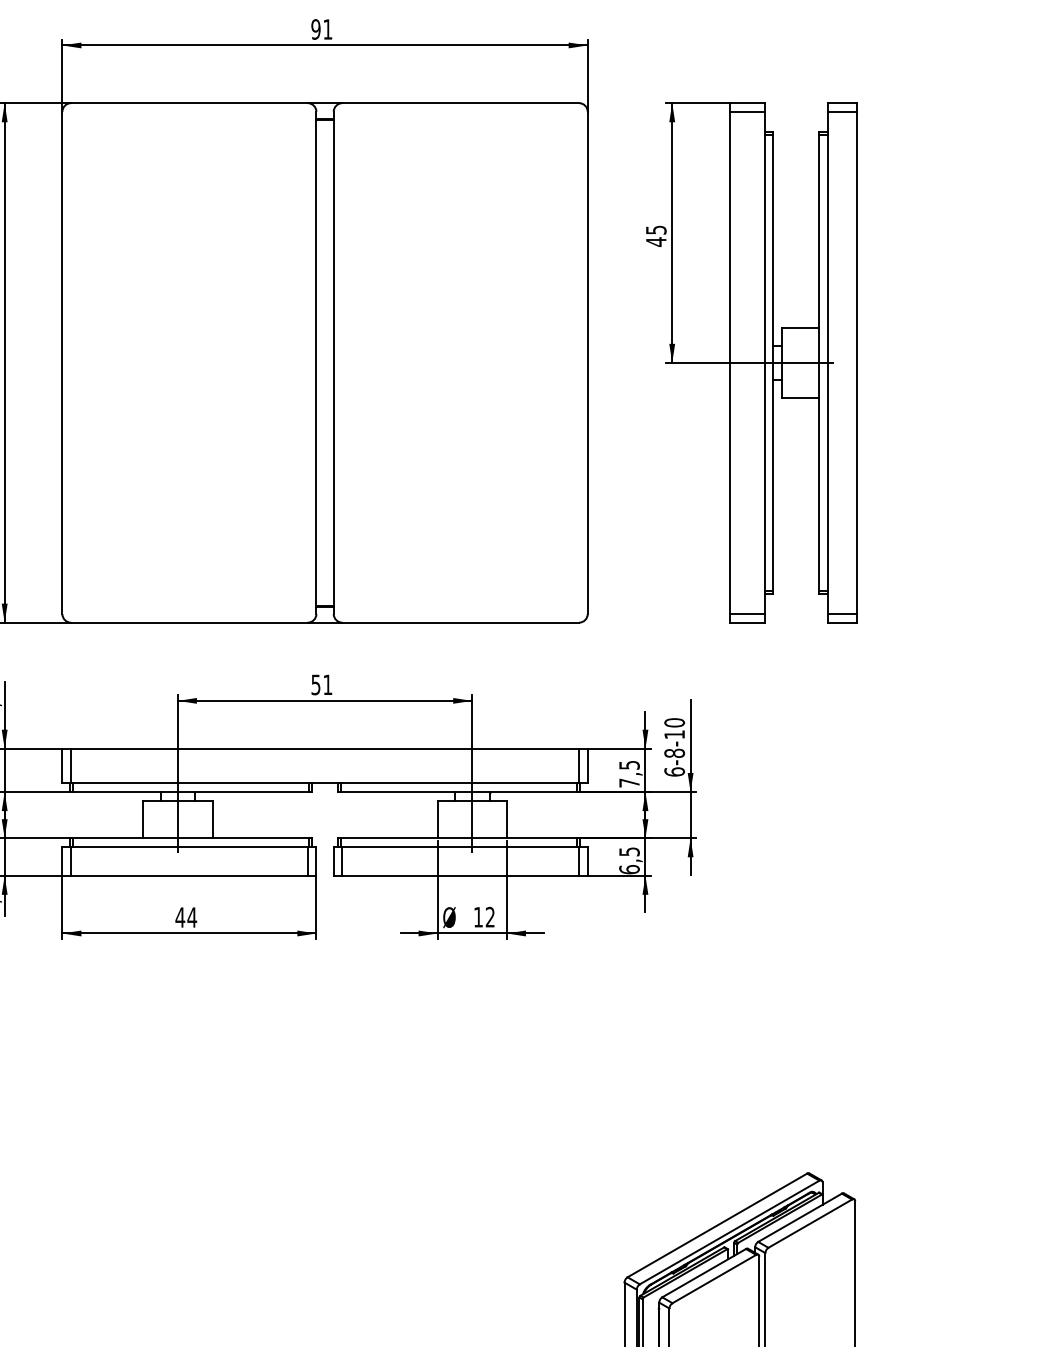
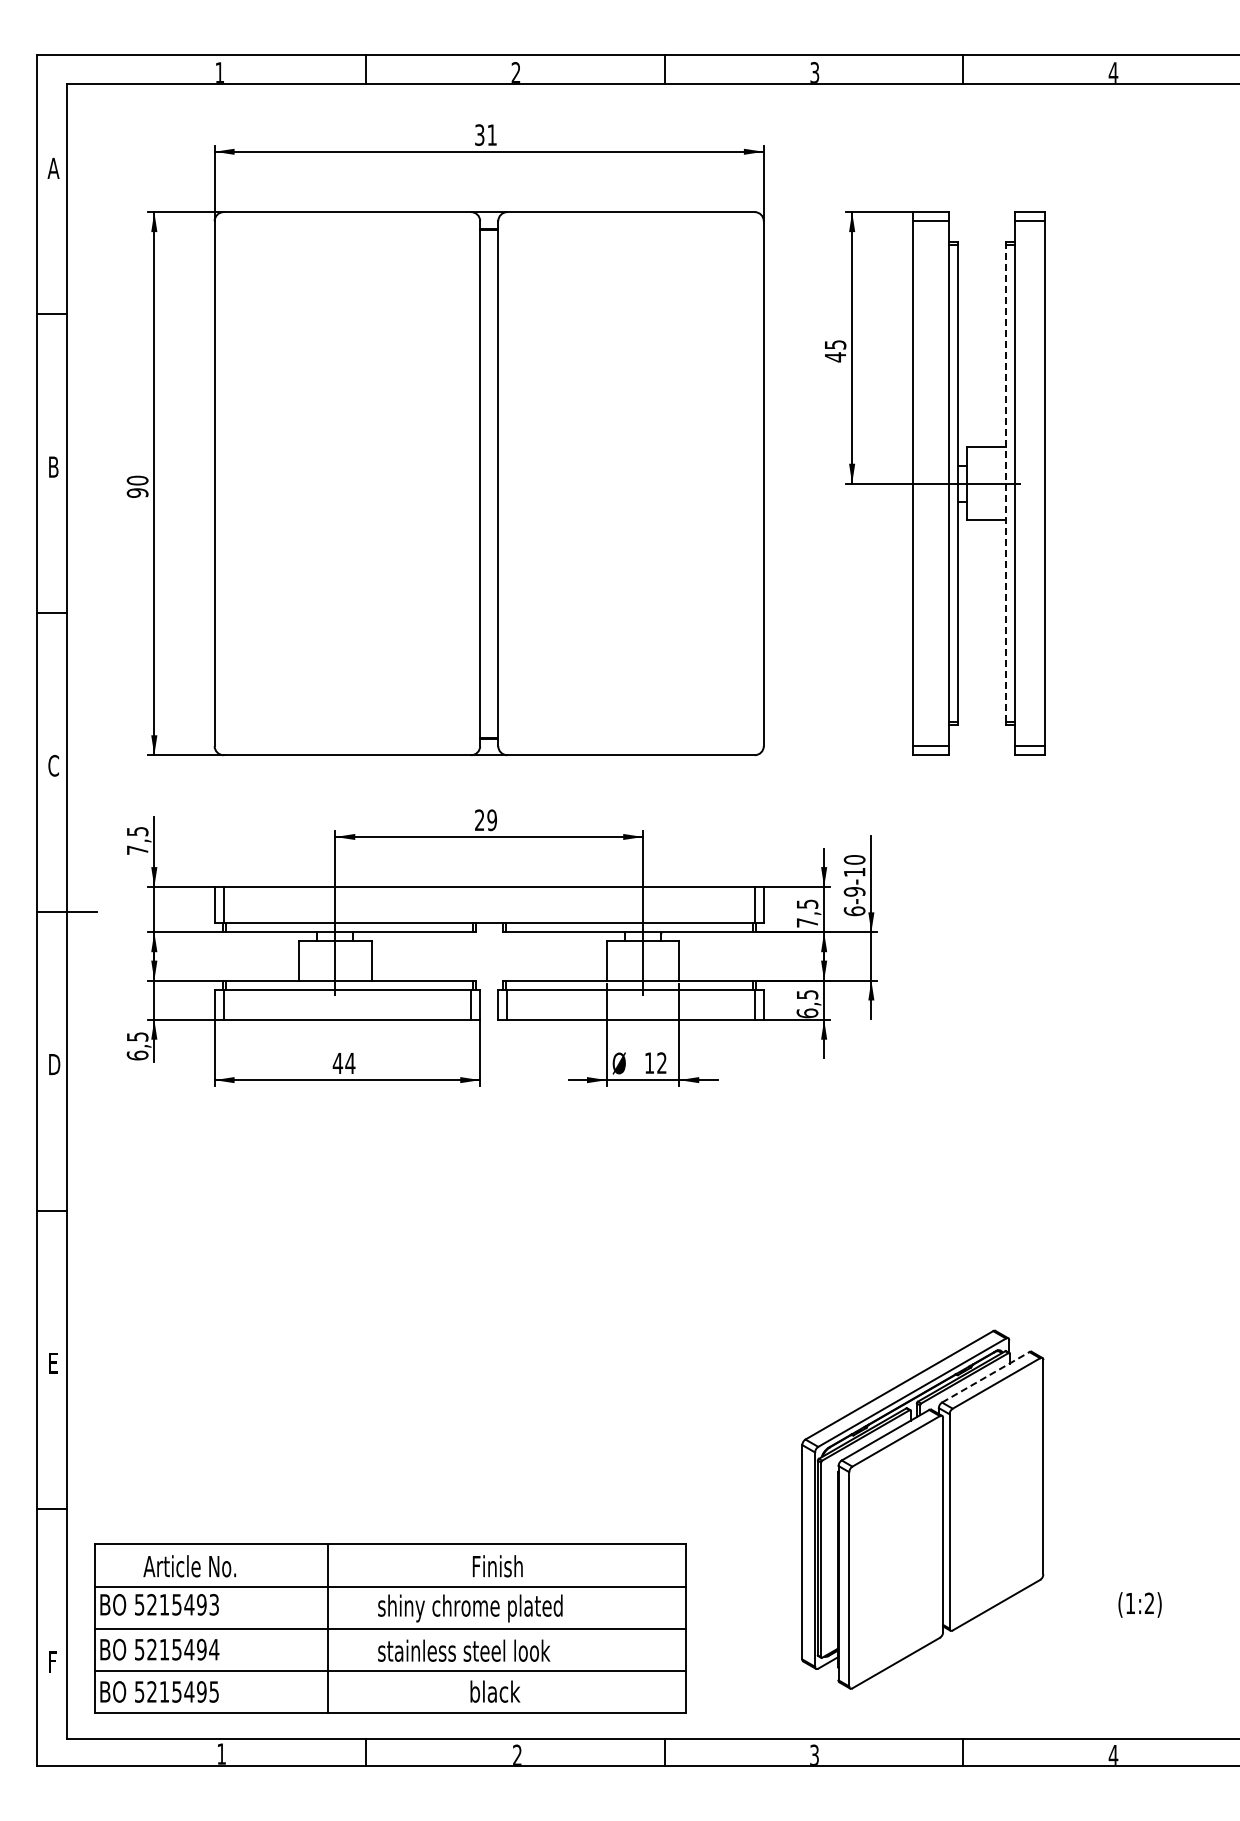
text: (315, 28) -> (479, 134), 91 -> 31
line: (819, 362) -> (1006, 483), solid -> dashed
text: (322, 685) -> (486, 820), 51 -> 29
text: (674, 753) -> (854, 891), 6-8-10 -> 6-9-10
line: (799, 1217) -> (985, 1377), solid -> dashed

